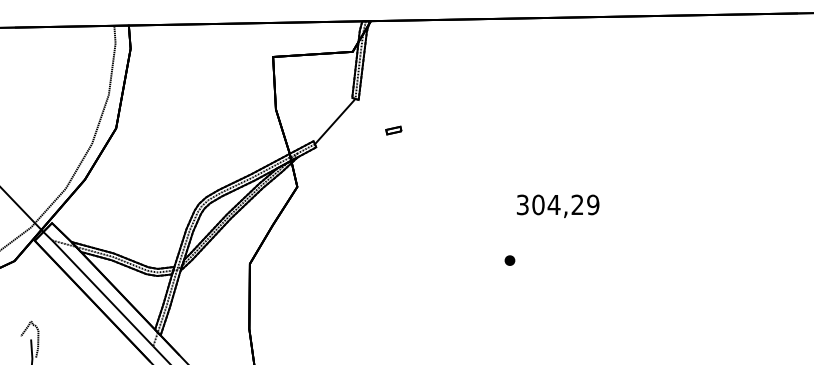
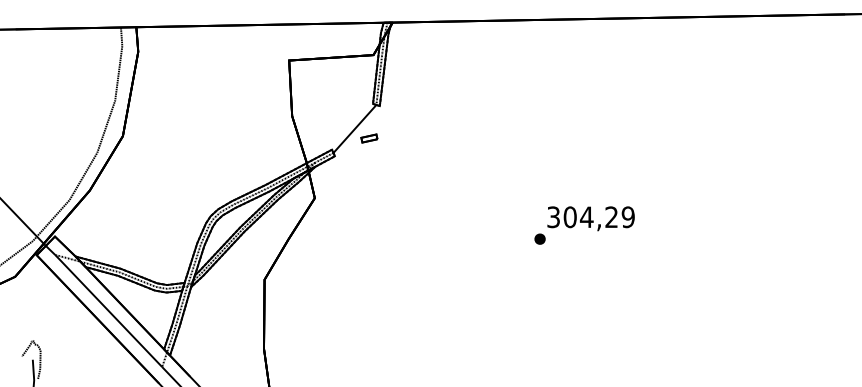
part: (393, 130) -> (369, 138), moved
part: (509, 260) -> (539, 239), moved

